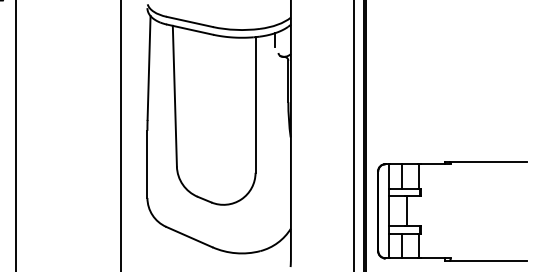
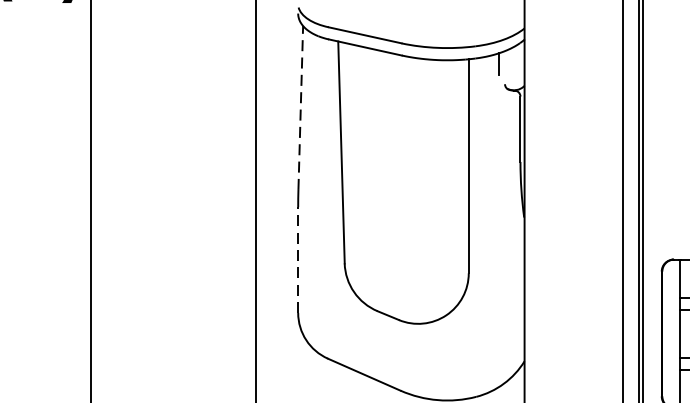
line: (149, 67) -> (301, 107), solid -> dashed
line: (147, 164) -> (298, 260), solid -> dashed

